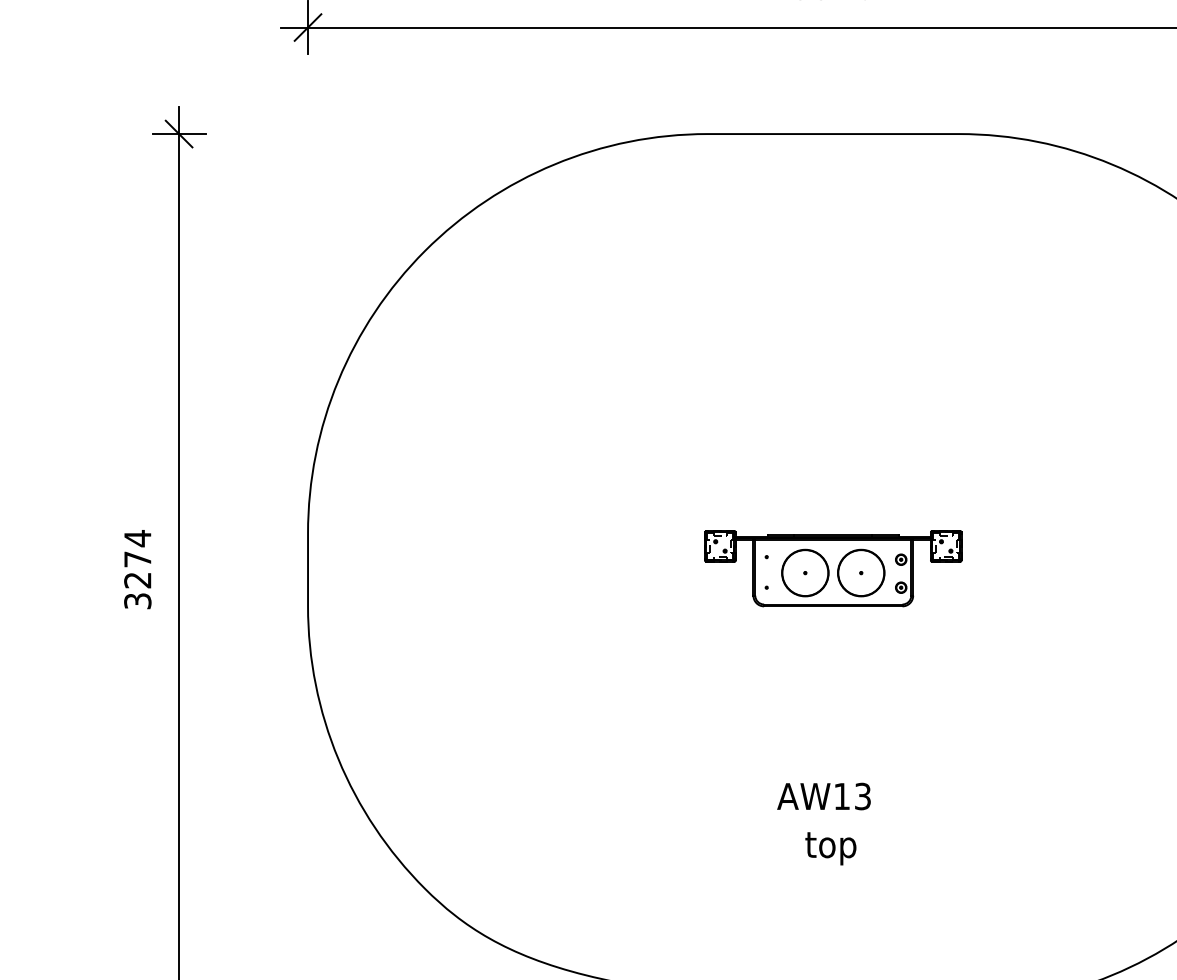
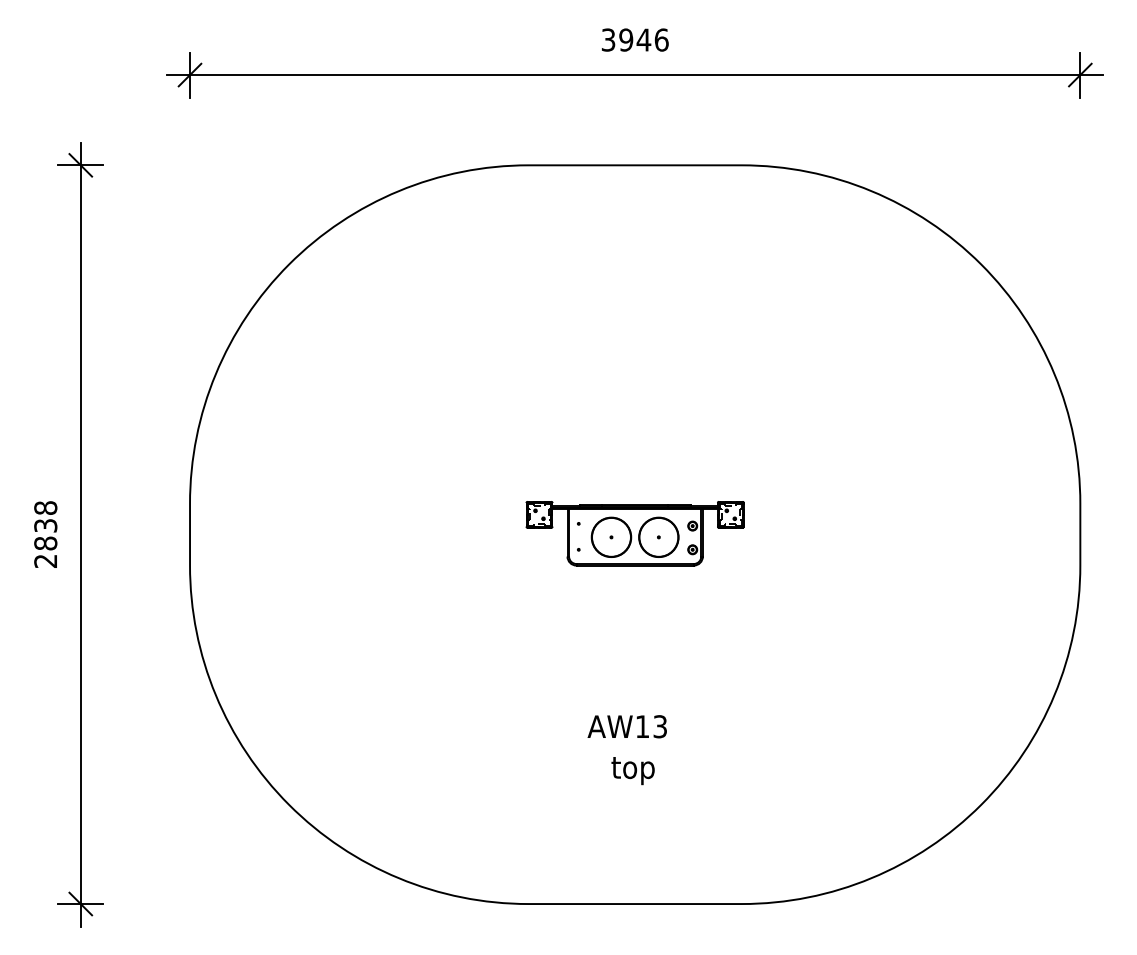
text: (137, 568) -> (45, 533), 3274 -> 2838

